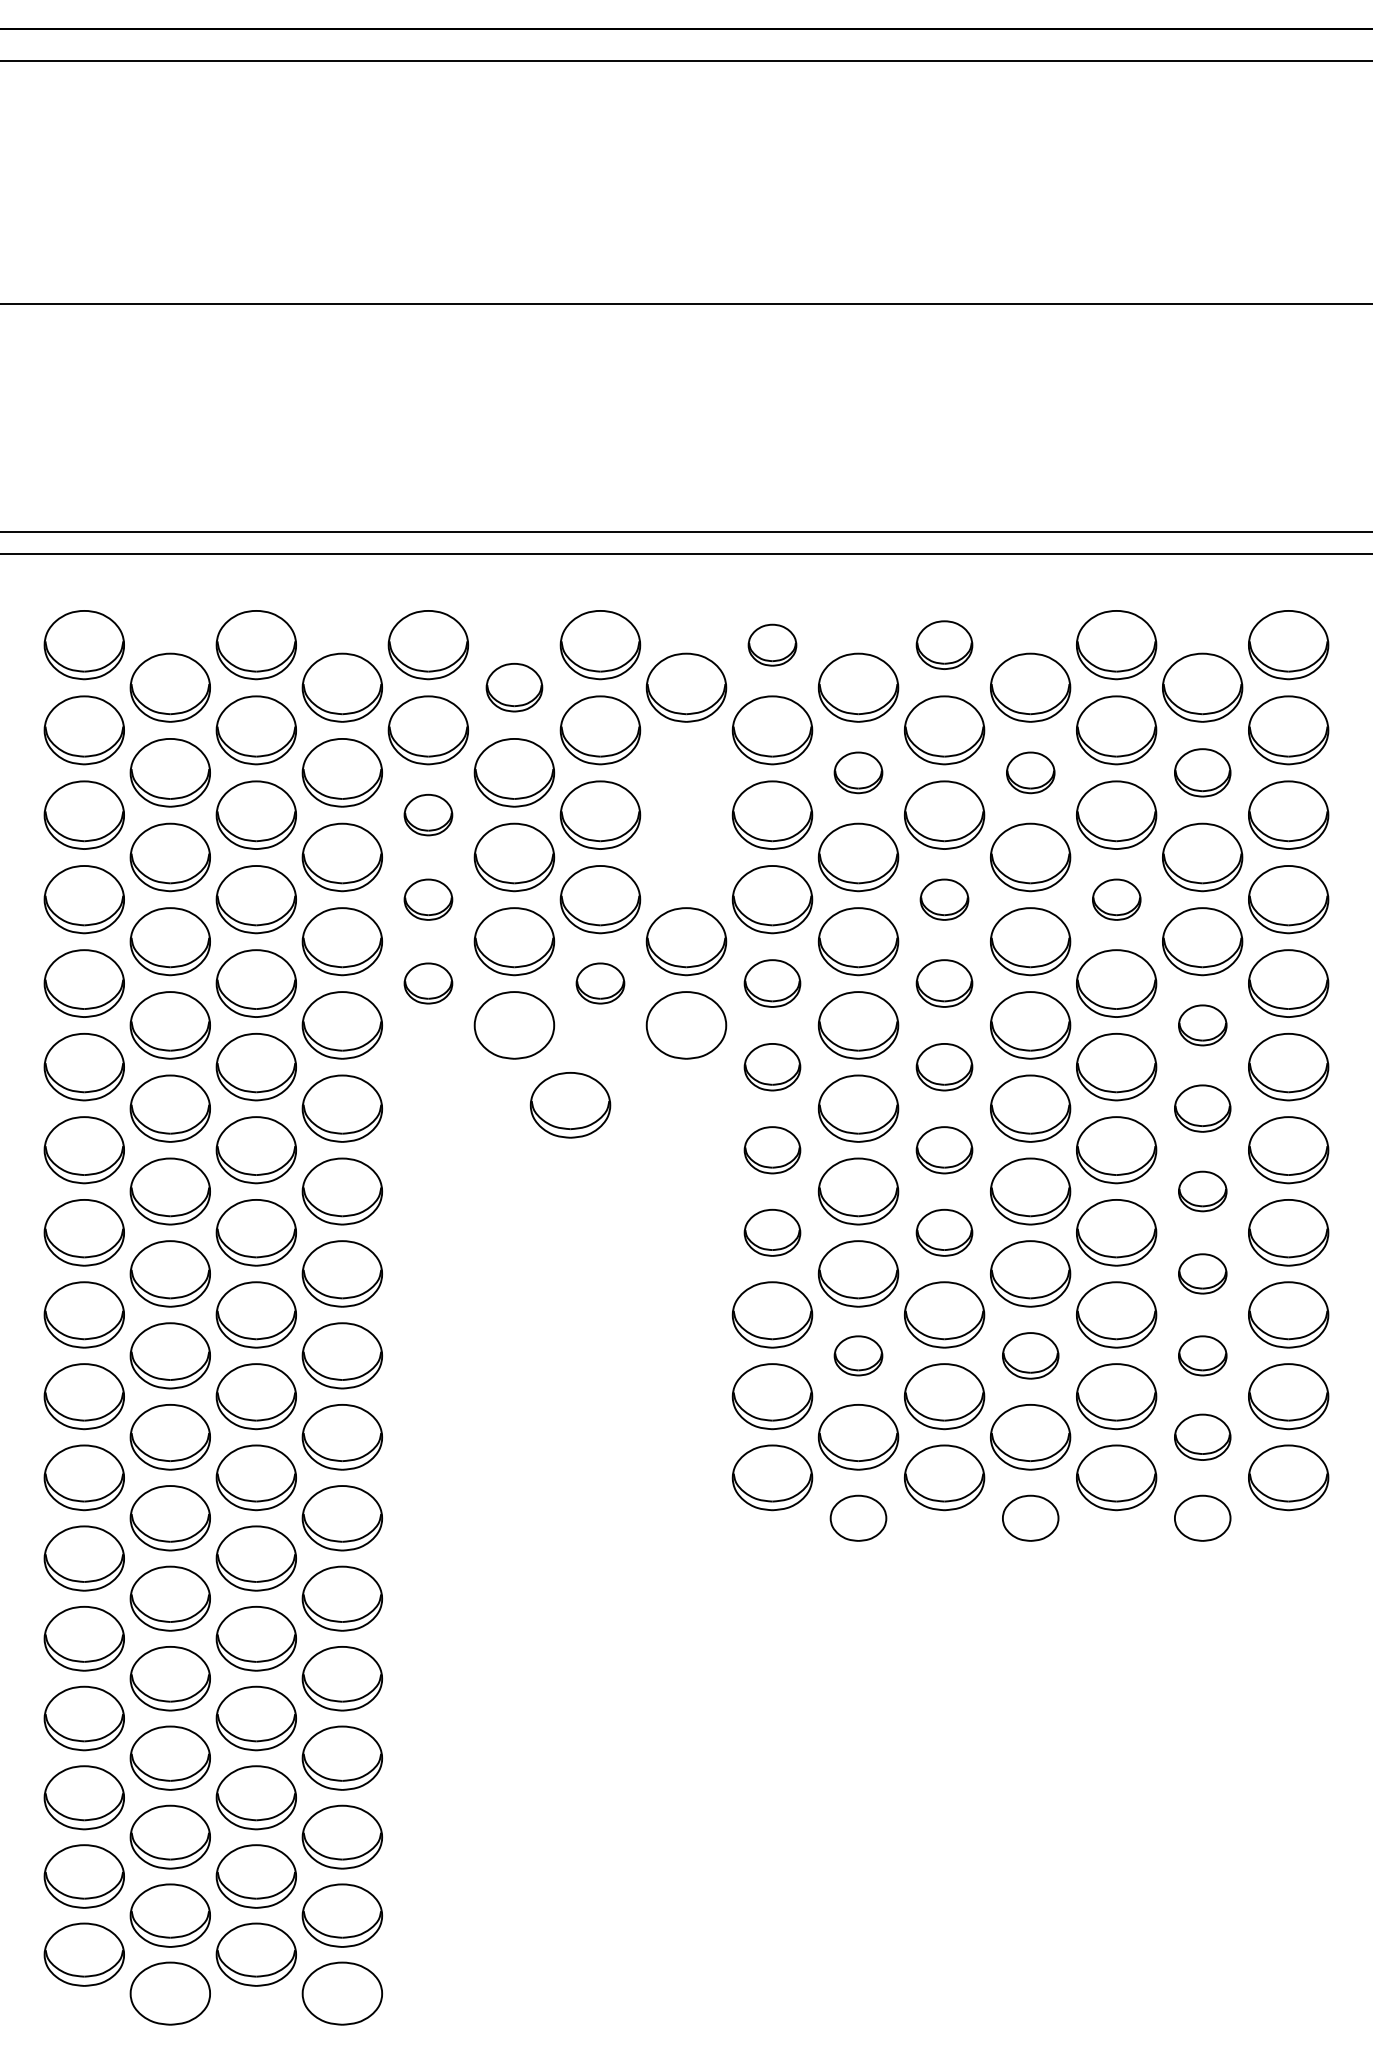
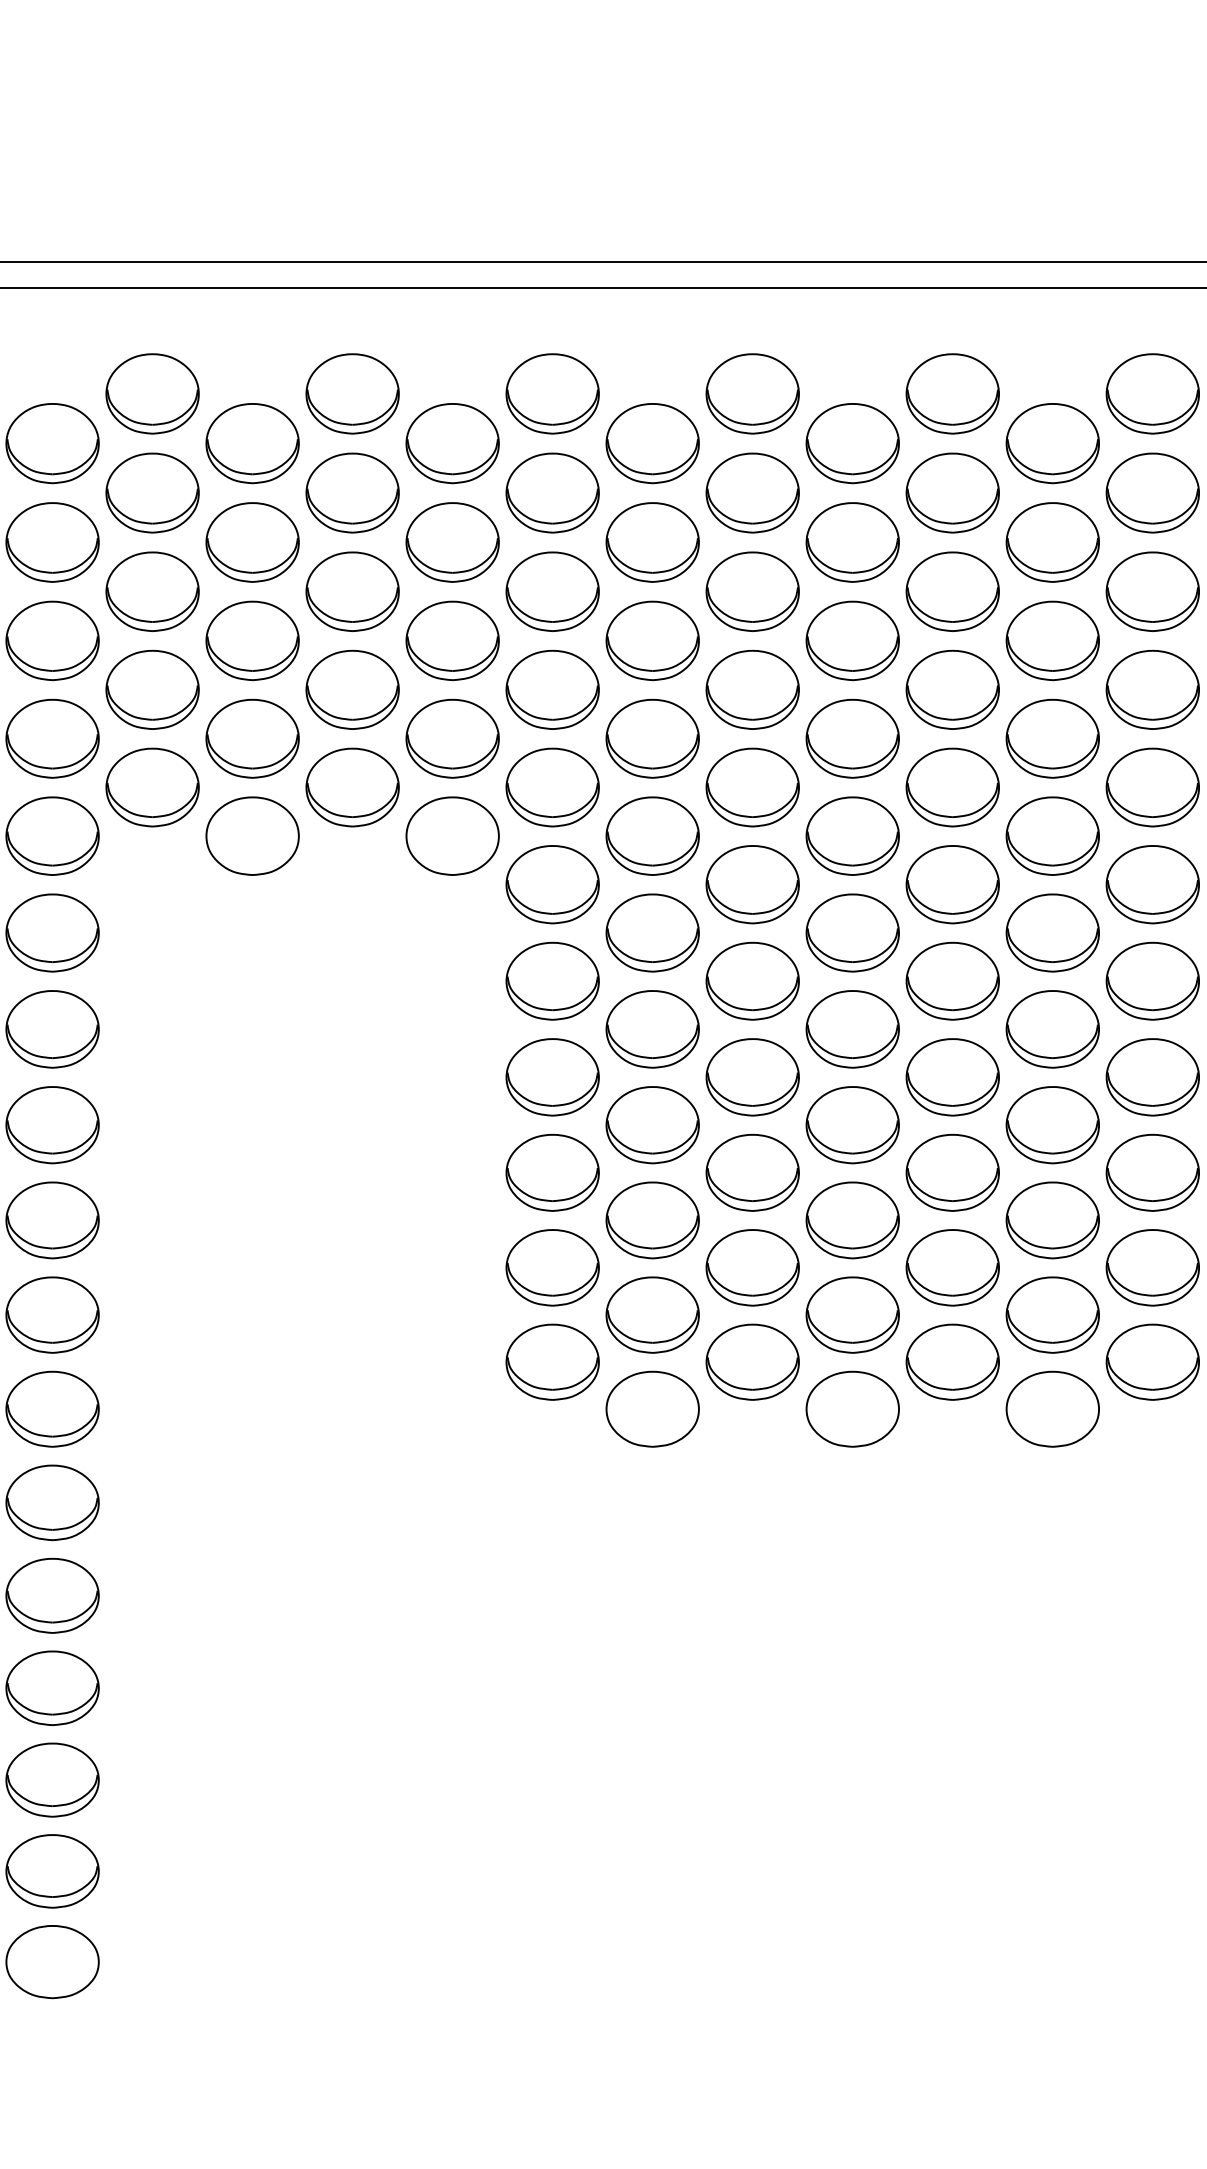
part: (772, 645) -> (552, 394), size x1.67
part: (944, 645) -> (752, 394), size x1.43
part: (514, 687) -> (252, 443), size x1.43
part: (686, 772) -> (452, 542), added
part: (858, 772) -> (652, 542), size x1.67
part: (1030, 772) -> (852, 542), size x1.67
part: (1202, 772) -> (1052, 542), size x1.43
part: (428, 814) -> (152, 590), size x1.67
part: (686, 857) -> (452, 640), added
part: (428, 899) -> (152, 689), size x1.67
part: (944, 899) -> (752, 689), size x1.67
part: (1116, 899) -> (952, 689), size x1.67
part: (428, 983) -> (152, 787), size x1.67
part: (600, 983) -> (352, 787), size x1.67
part: (772, 983) -> (552, 787), size x1.43
part: (944, 983) -> (752, 787), size x1.43
part: (1202, 1025) -> (1052, 836), size x1.67
part: (772, 1067) -> (552, 885), size x1.43
part: (944, 1067) -> (752, 885), size x1.43
part: (570, 1105) -> (317, 929), removed
part: (1202, 1108) -> (1052, 932), size x1.43
part: (772, 1150) -> (552, 981), size x1.43
part: (944, 1150) -> (752, 981), size x1.43
part: (1202, 1191) -> (1052, 1029), size x1.67
part: (772, 1232) -> (552, 1076), size x1.43
part: (944, 1232) -> (752, 1076), size x1.43
part: (1202, 1273) -> (1052, 1124), size x1.67
part: (858, 1355) -> (652, 1220), size x1.67
part: (1030, 1355) -> (852, 1220), size x1.43
part: (1202, 1355) -> (1052, 1220), size x1.67
part: (1202, 1437) -> (1052, 1315), size x1.43
part: (858, 1518) -> (652, 1409), size x1.43
part: (1030, 1518) -> (852, 1409), size x1.43
part: (1202, 1518) -> (1052, 1409), size x1.43

